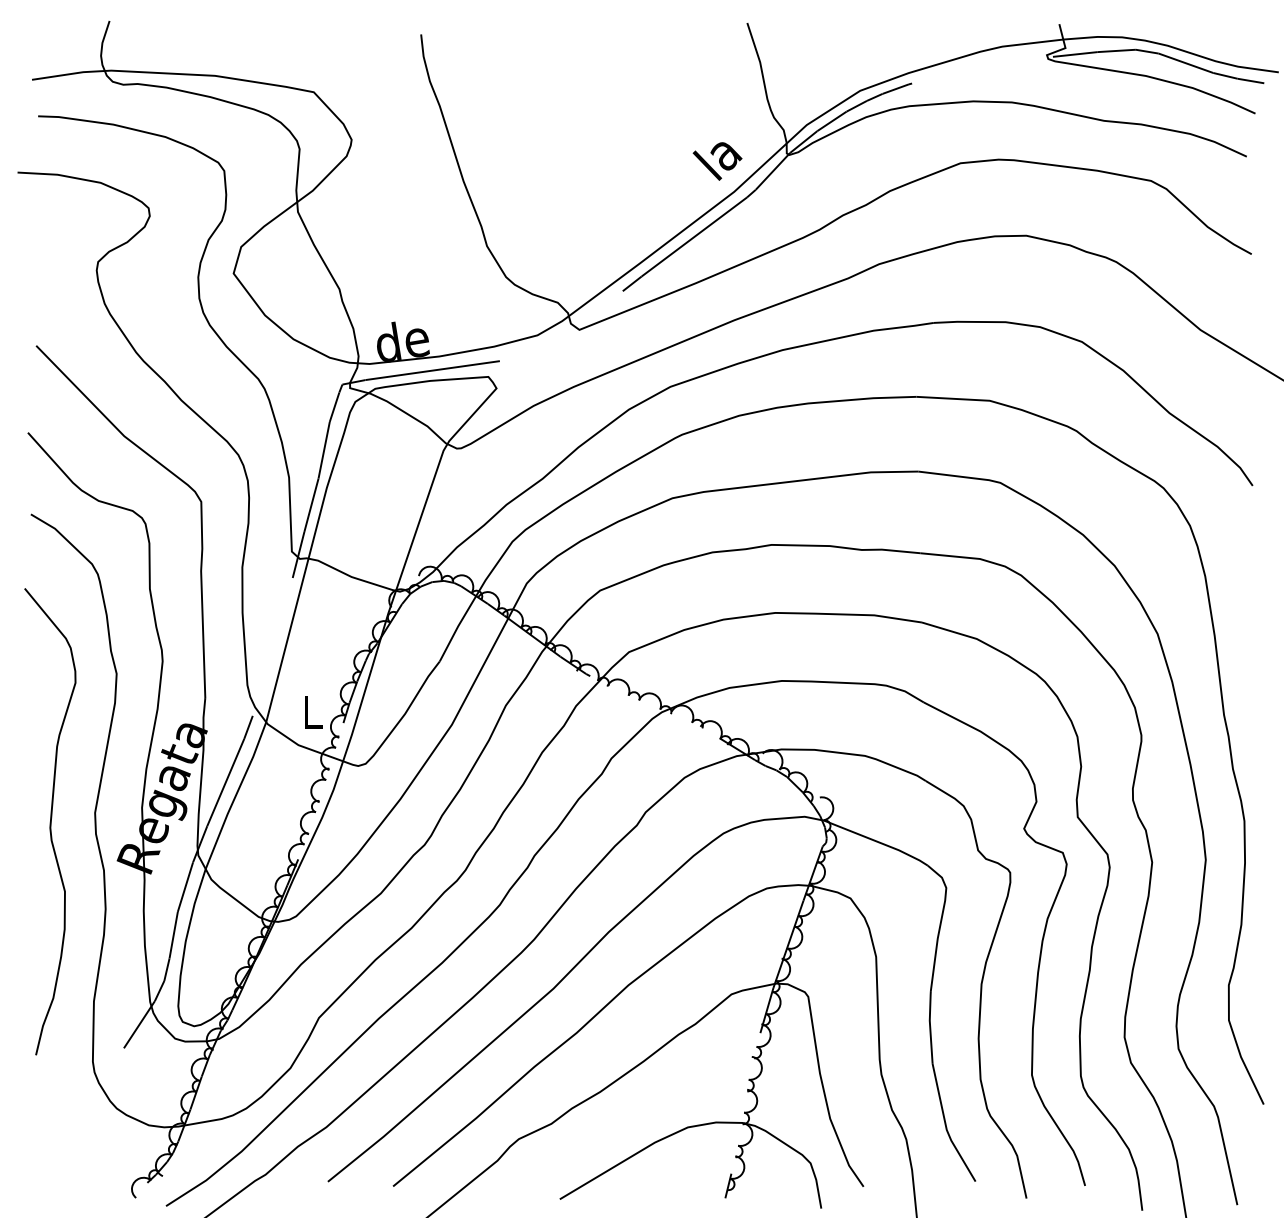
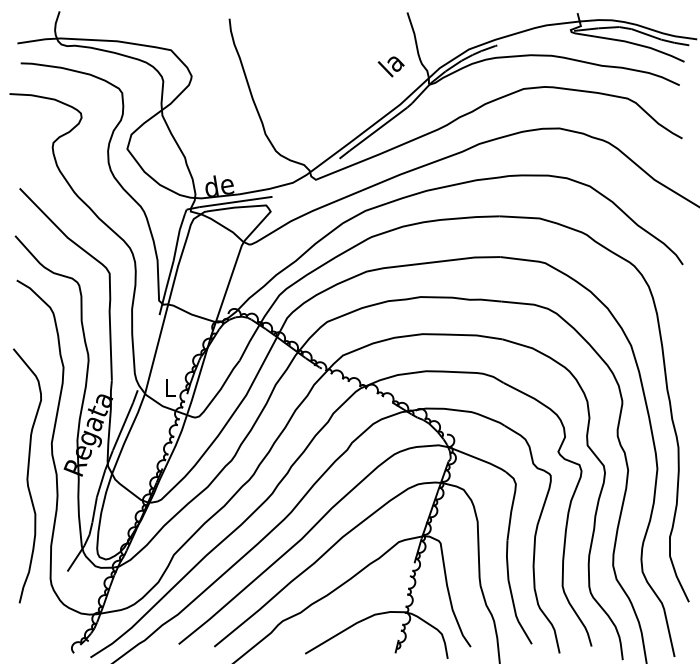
text: (716, 160) -> (390, 66), moved
curve: (50, 820) -> (27, 475), moved

